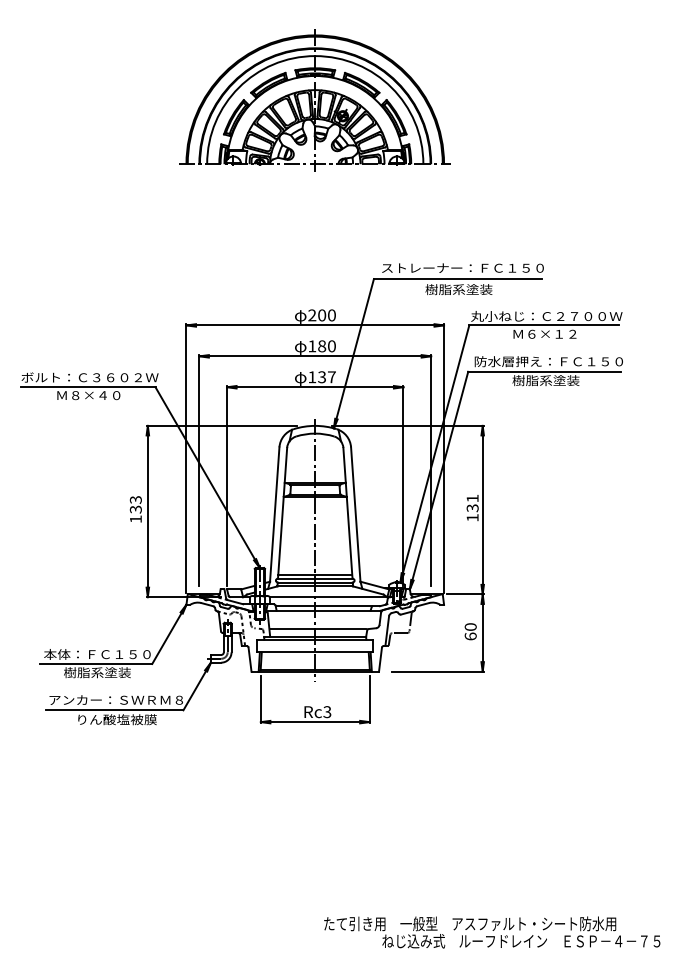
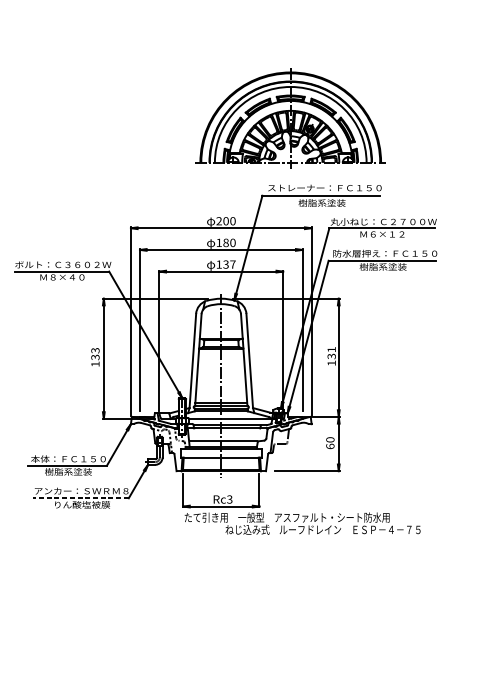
part: (314, 100) -> (290, 118), moved
line: (114, 710) -> (80, 498), solid -> dashed
text: (492, 932) -> (302, 523), moved

